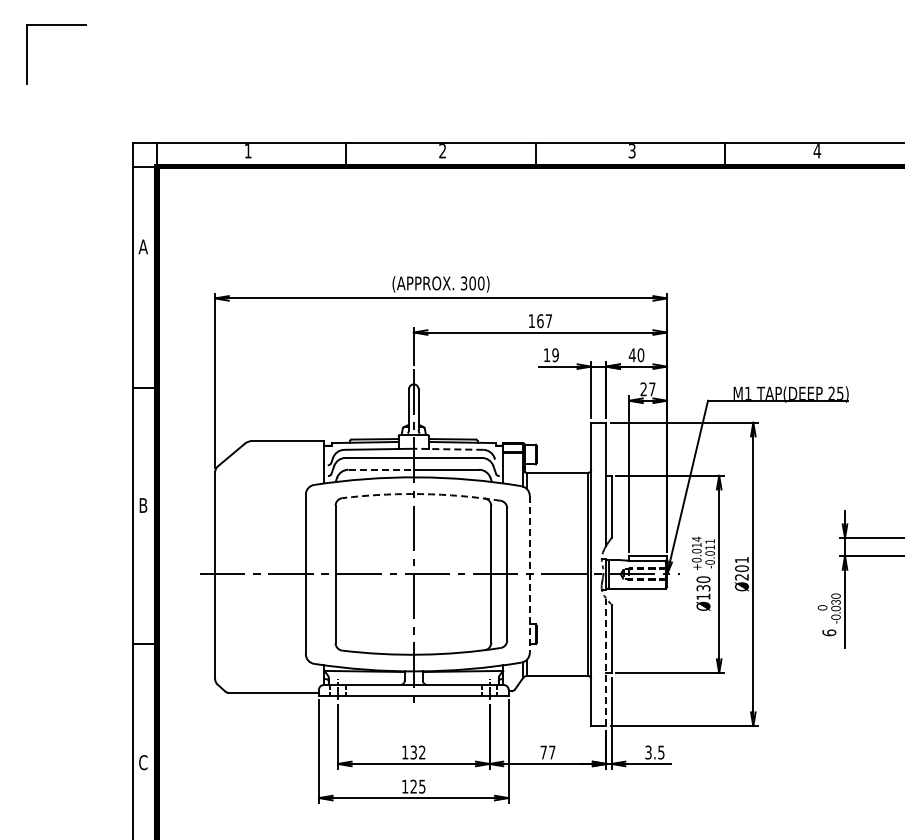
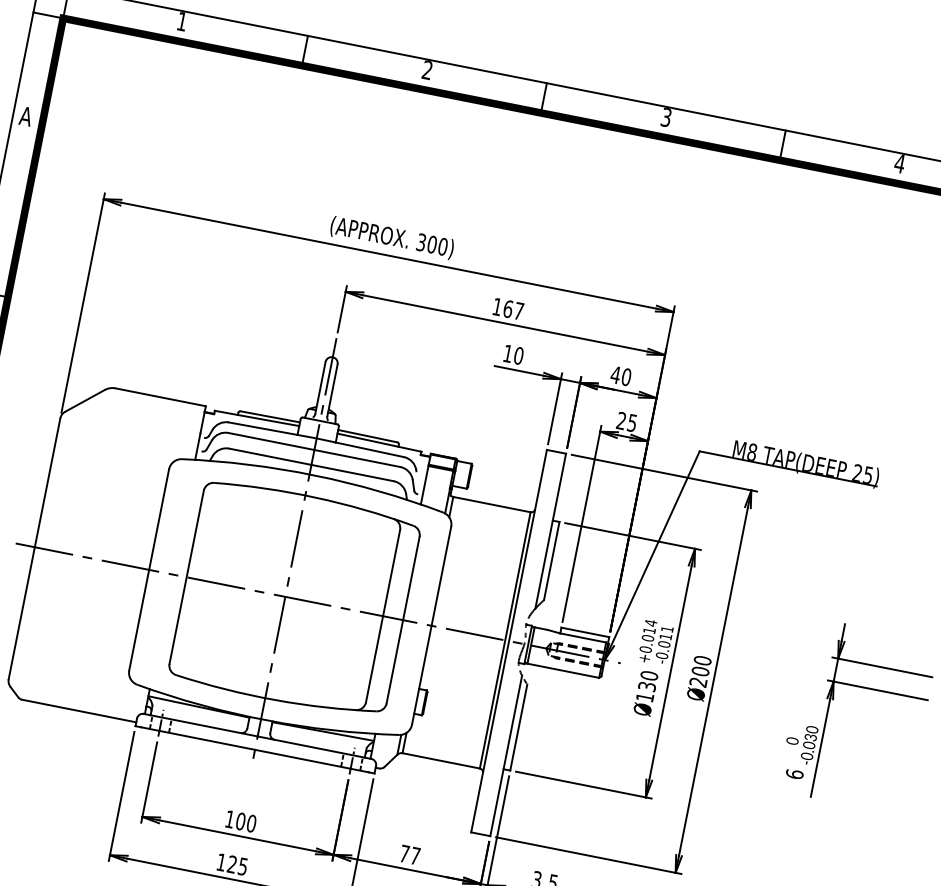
text: (555, 355) -> (518, 356), 19 -> 10
text: (652, 389) -> (632, 423), 27 -> 25
text: (748, 392) -> (752, 451), M1 -> M8
line: (448, 449) -> (360, 448), dashed -> solid
line: (381, 469) -> (270, 456), dashed -> solid
arc: (421, 494) -> (314, 498), dashed -> solid
text: (741, 559) -> (702, 659), Ø201 -> Ø200
line: (529, 574) -> (431, 625), dashed -> solid
line: (606, 662) -> (506, 756), dashed -> solid
text: (417, 752) -> (245, 822), 132 -> 100

